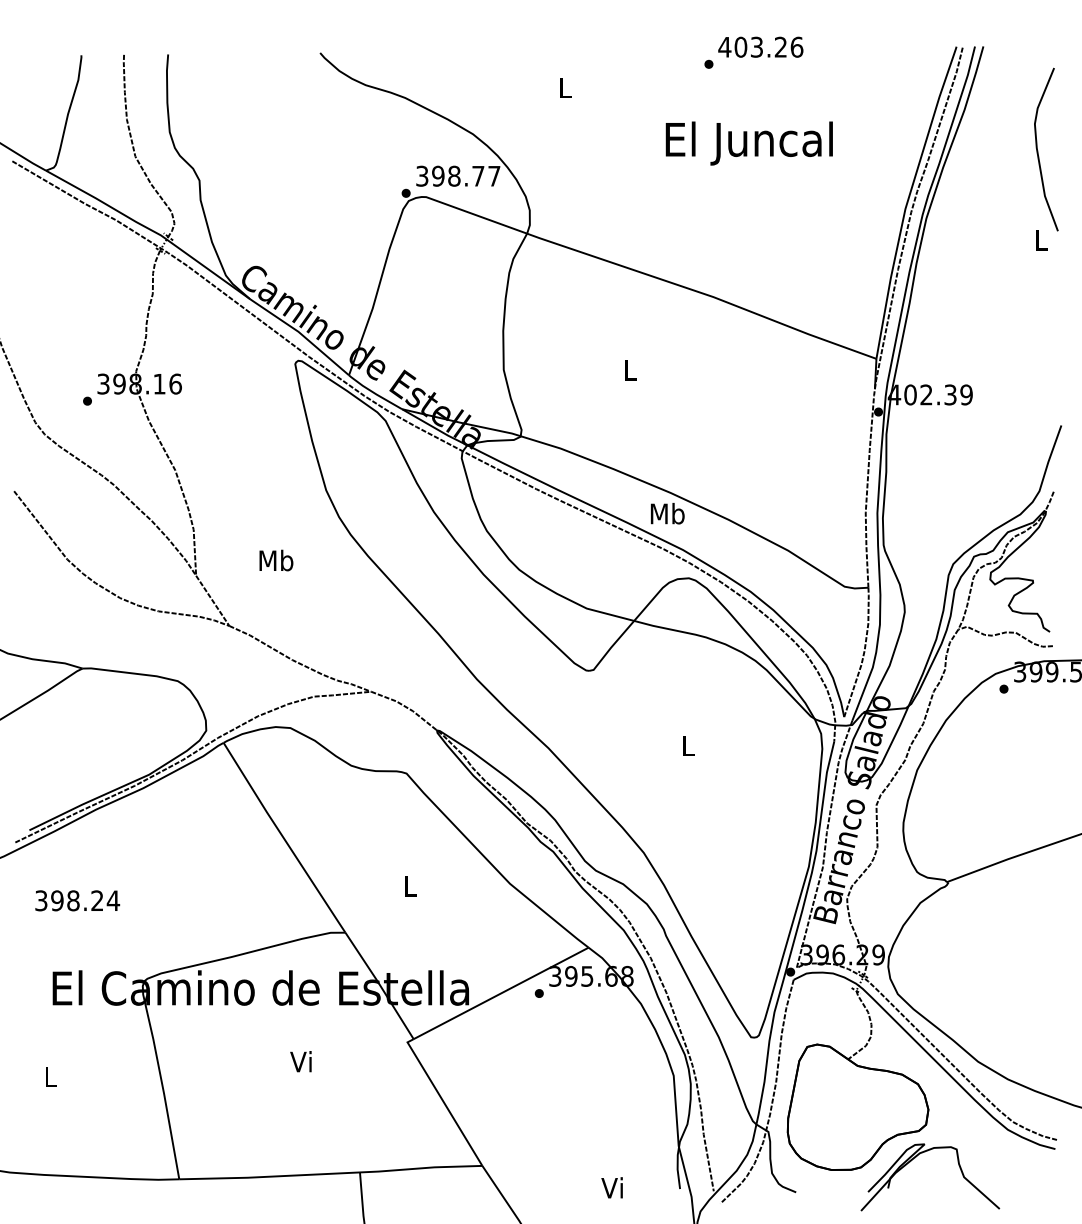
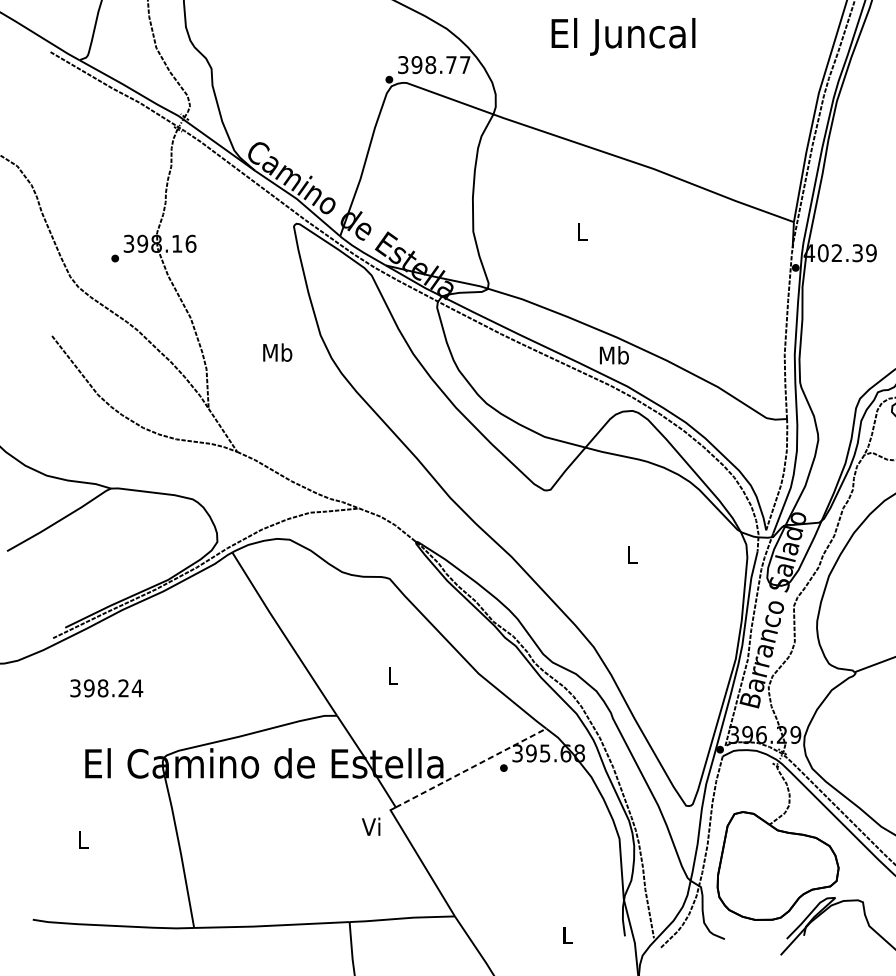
text: (748, 143) -> (622, 36), moved
text: (276, 560) -> (277, 352), moved
line: (501, 993) -> (471, 768), solid -> dashed
text: (300, 1061) -> (370, 826), moved
text: (611, 1187) -> (565, 935), Vi -> L

